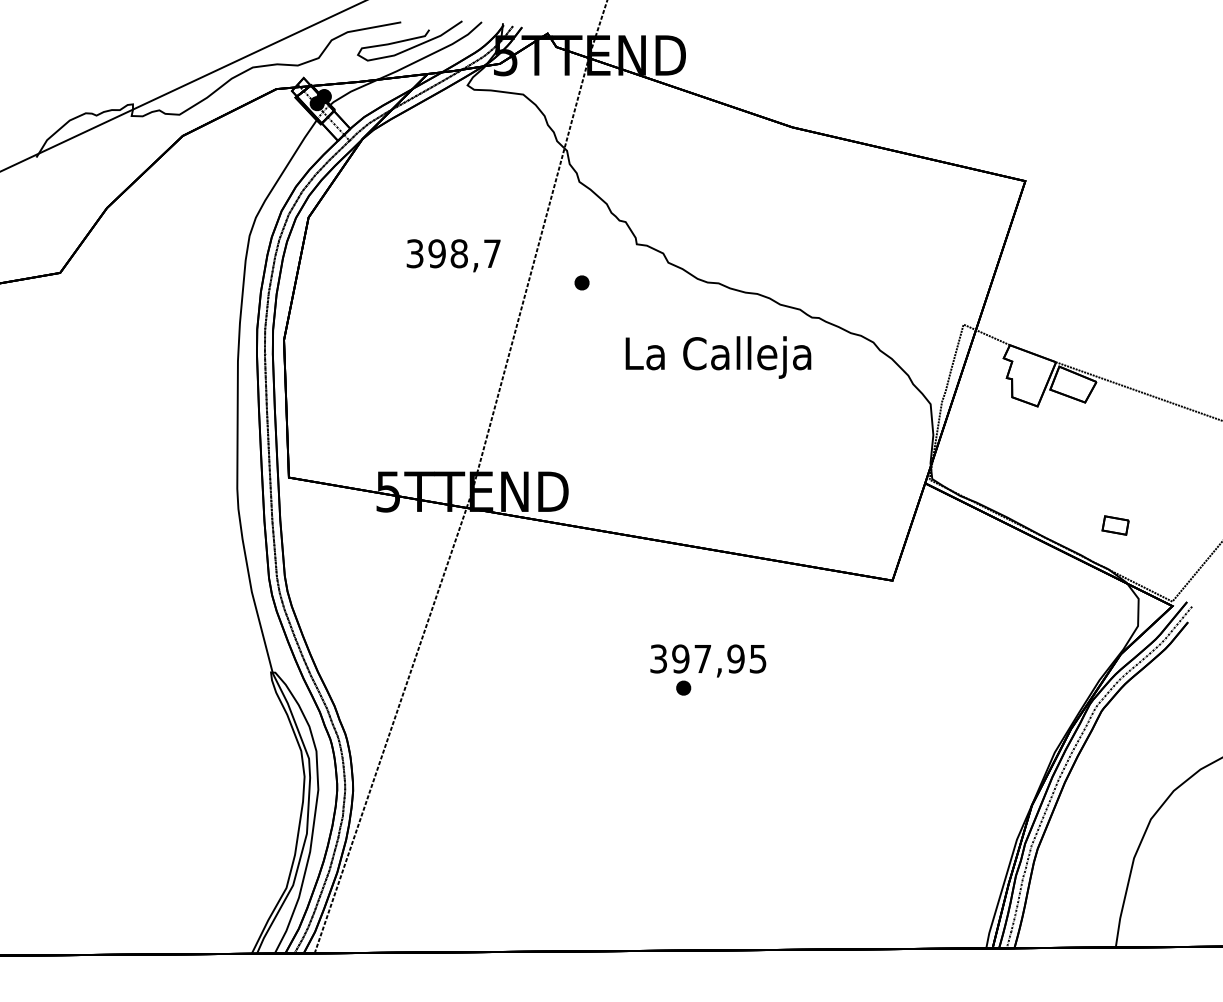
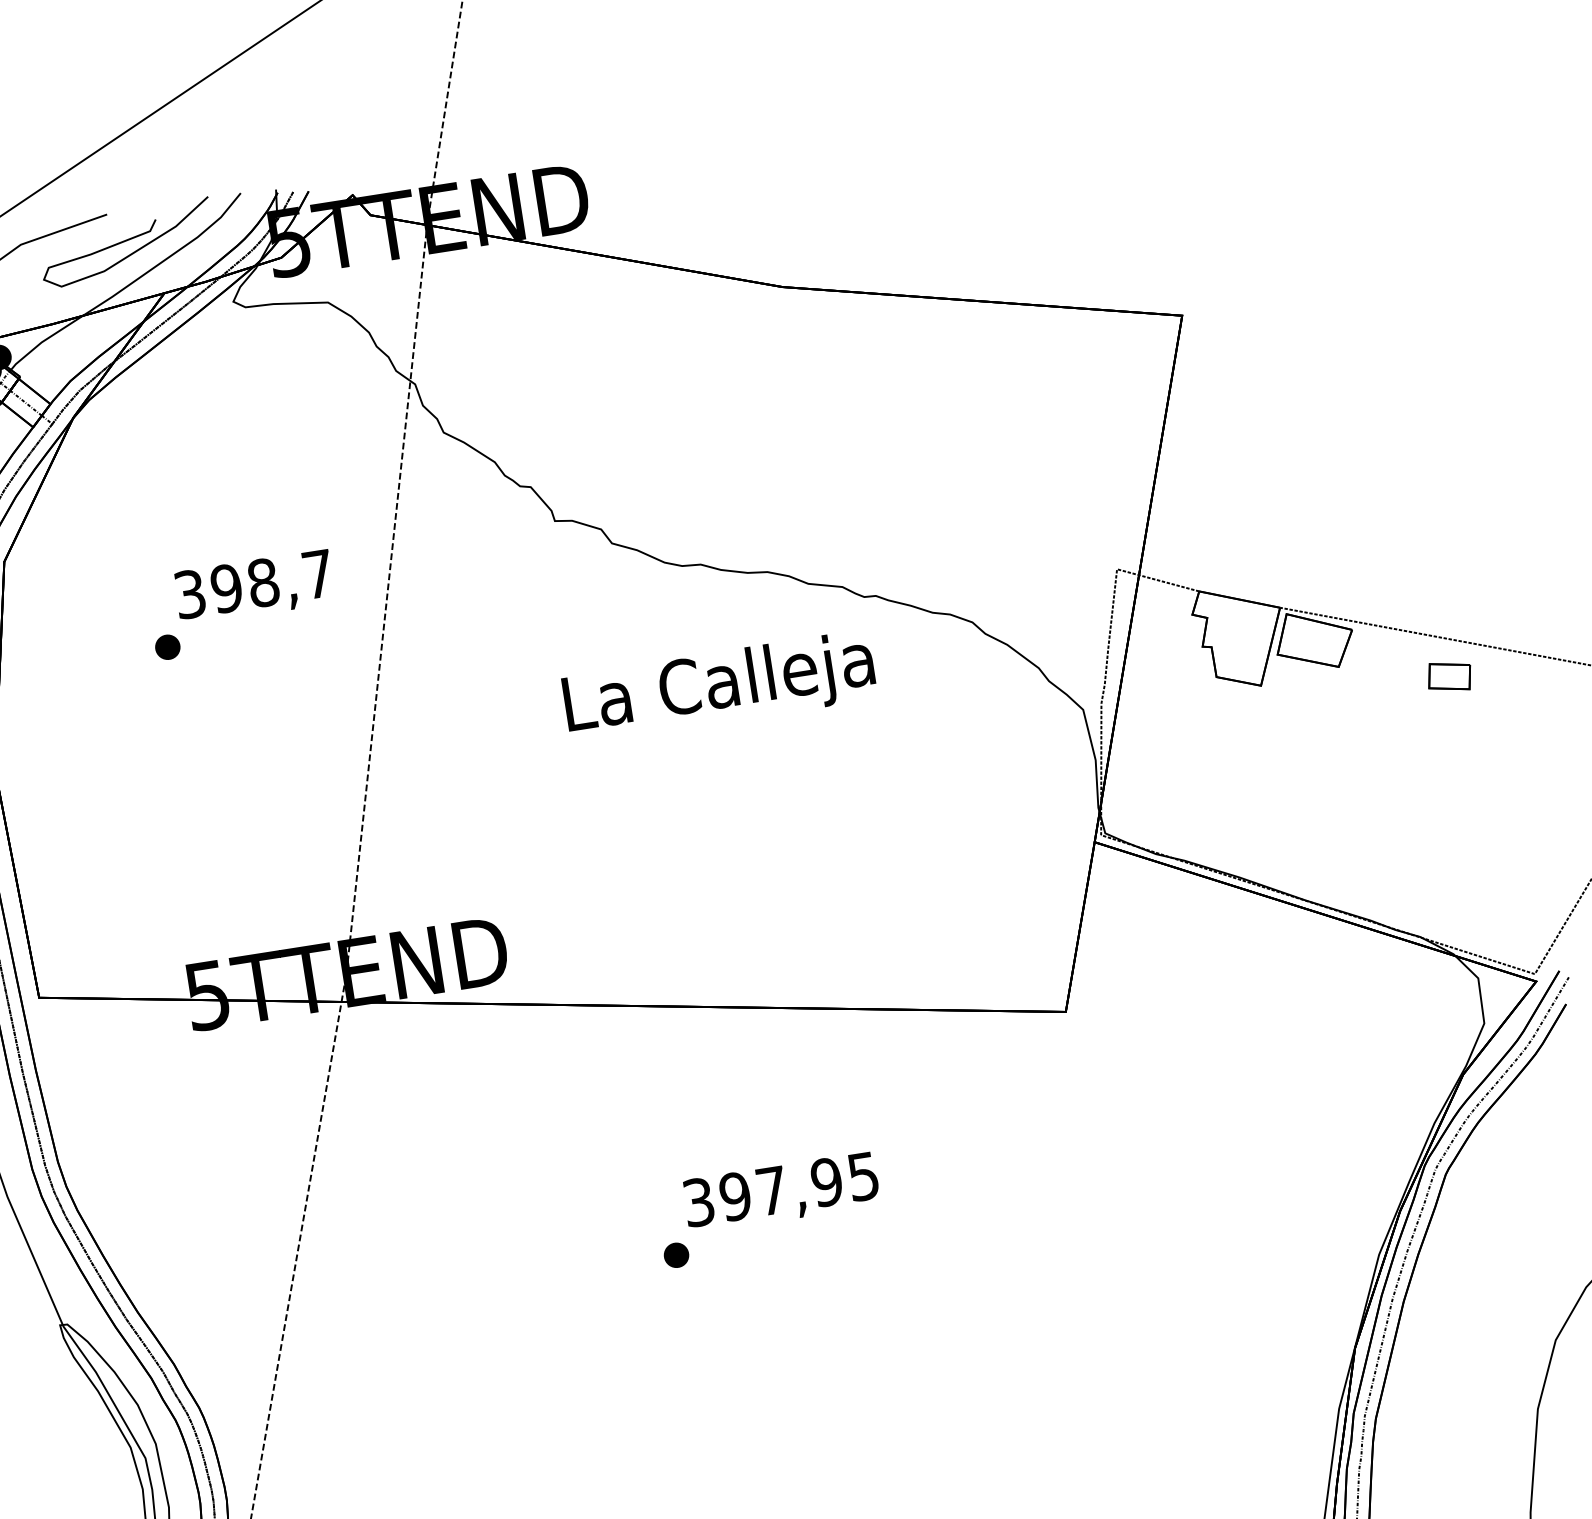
part: (581, 282) -> (166, 646), moved
part: (1115, 525) -> (1449, 676), moved
part: (683, 687) -> (676, 1254), moved

